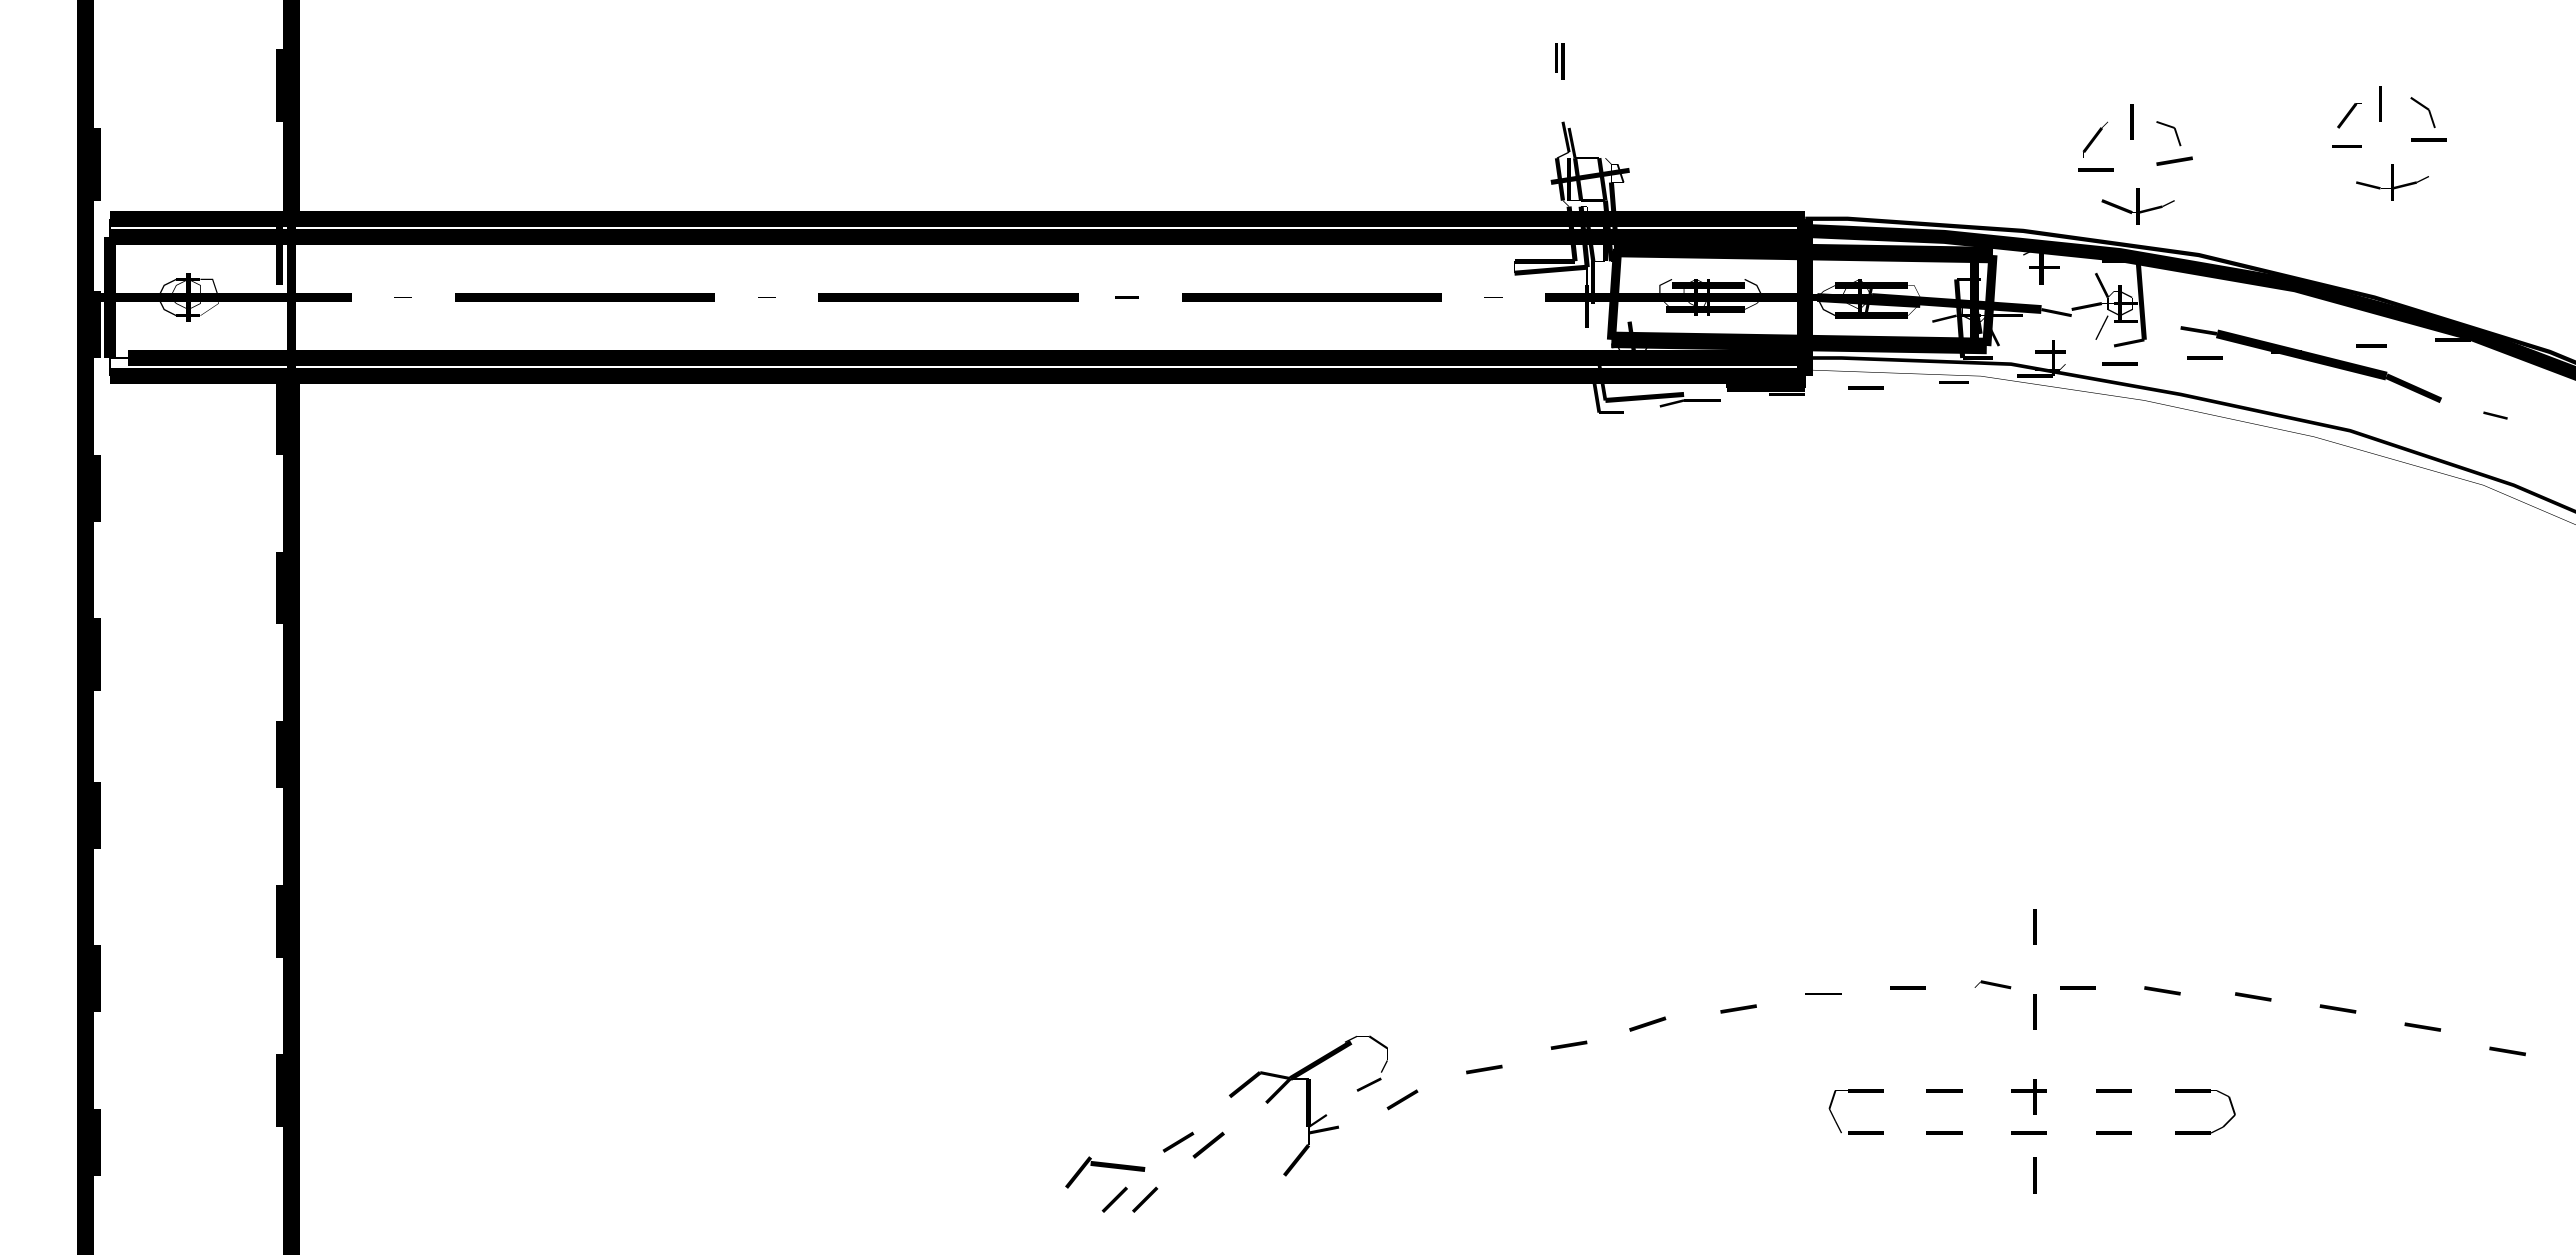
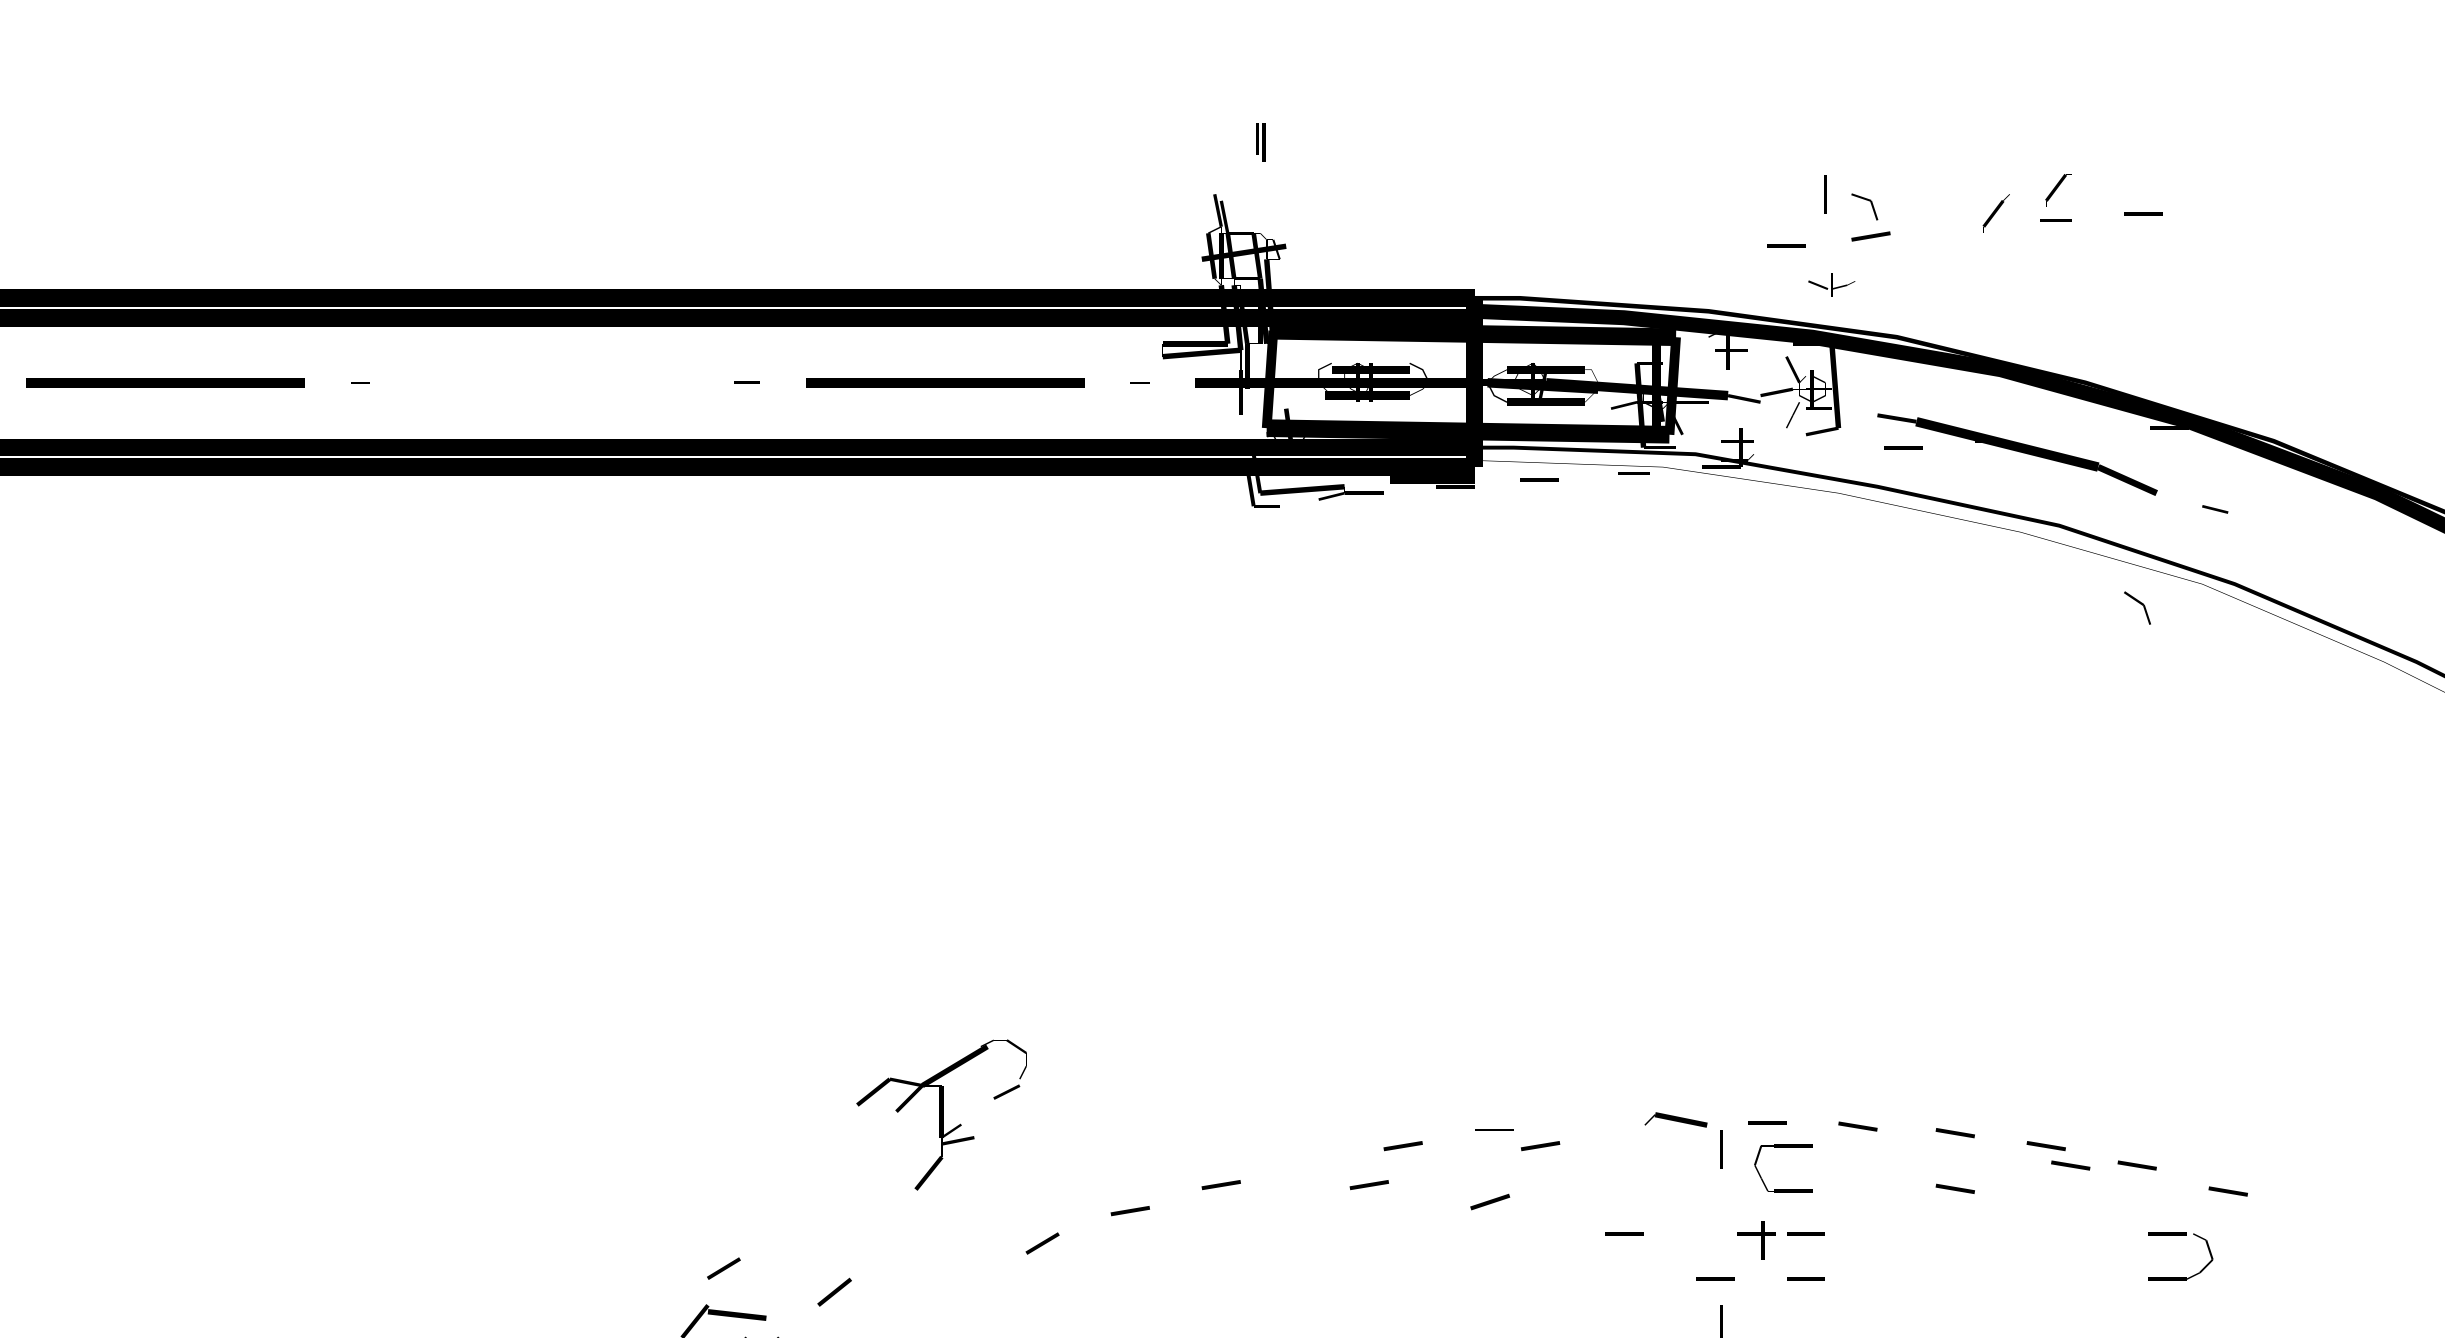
part: (1559, 61) -> (1260, 142), moved
line: (2380, 103) -> (2091, 174), removed
part: (2422, 112) -> (2136, 608), moved
part: (2094, 139) -> (1995, 213), moved
part: (2392, 182) -> (2104, 259), removed
part: (2137, 206) -> (1831, 285), size x0.6
line: (948, 297) -> (555, 382), removed
line: (2371, 345) -> (2082, 434), removed
line: (2119, 363) -> (1811, 453), removed
line: (2034, 926) -> (1720, 1057), removed
part: (1992, 984) -> (1675, 1119), size x1.6
line: (1907, 987) -> (1584, 1123), removed
line: (1866, 1008) -> (1540, 1145), added
line: (1647, 1023) -> (1489, 1201), moved
line: (2360, 1026) -> (2070, 1164), added
line: (1706, 1044) -> (1368, 1184), added
line: (2253, 1048) -> (1955, 1188), added
part: (1855, 1092) -> (1782, 1147), moved
part: (2205, 1092) -> (2180, 1235), moved
part: (2028, 1096) -> (1756, 1239), moved
part: (1308, 1105) -> (941, 1114), moved
line: (1944, 1132) -> (1624, 1278), removed
line: (1178, 1141) -> (723, 1267), moved

